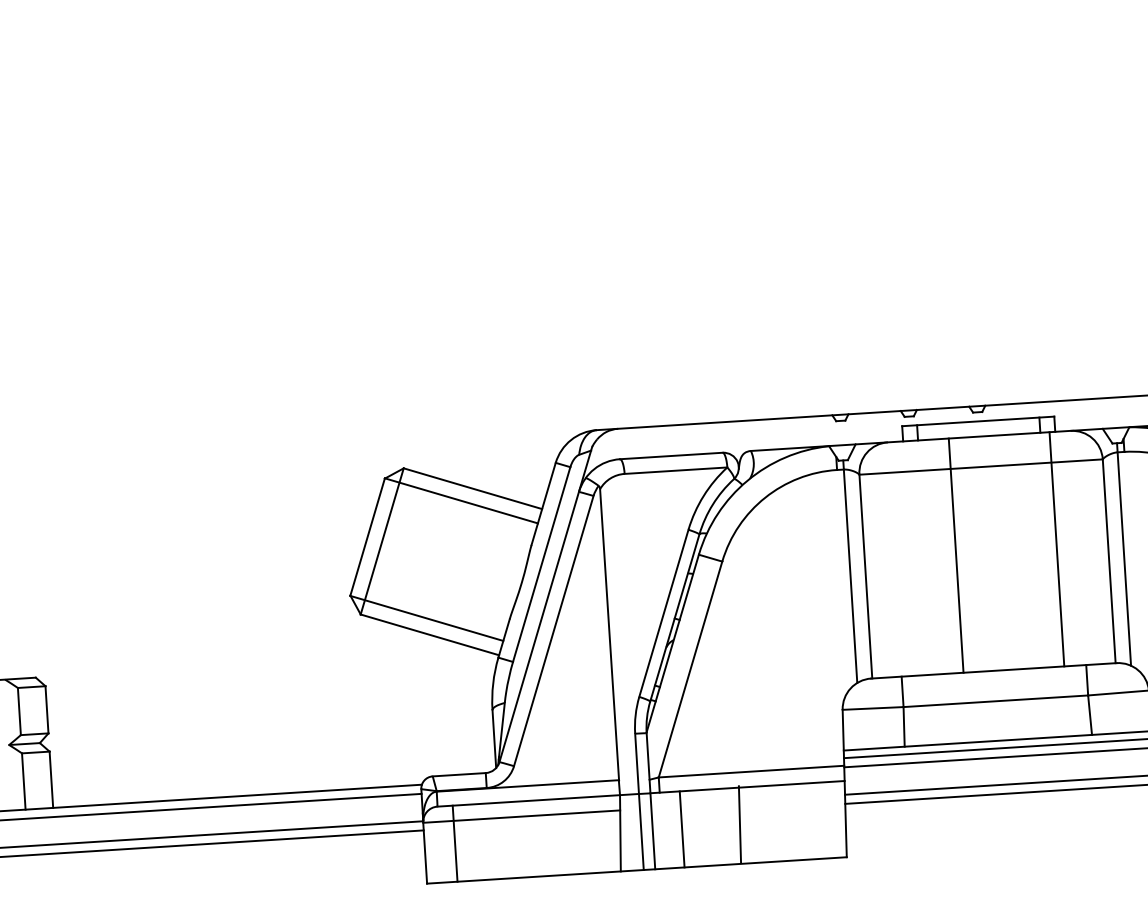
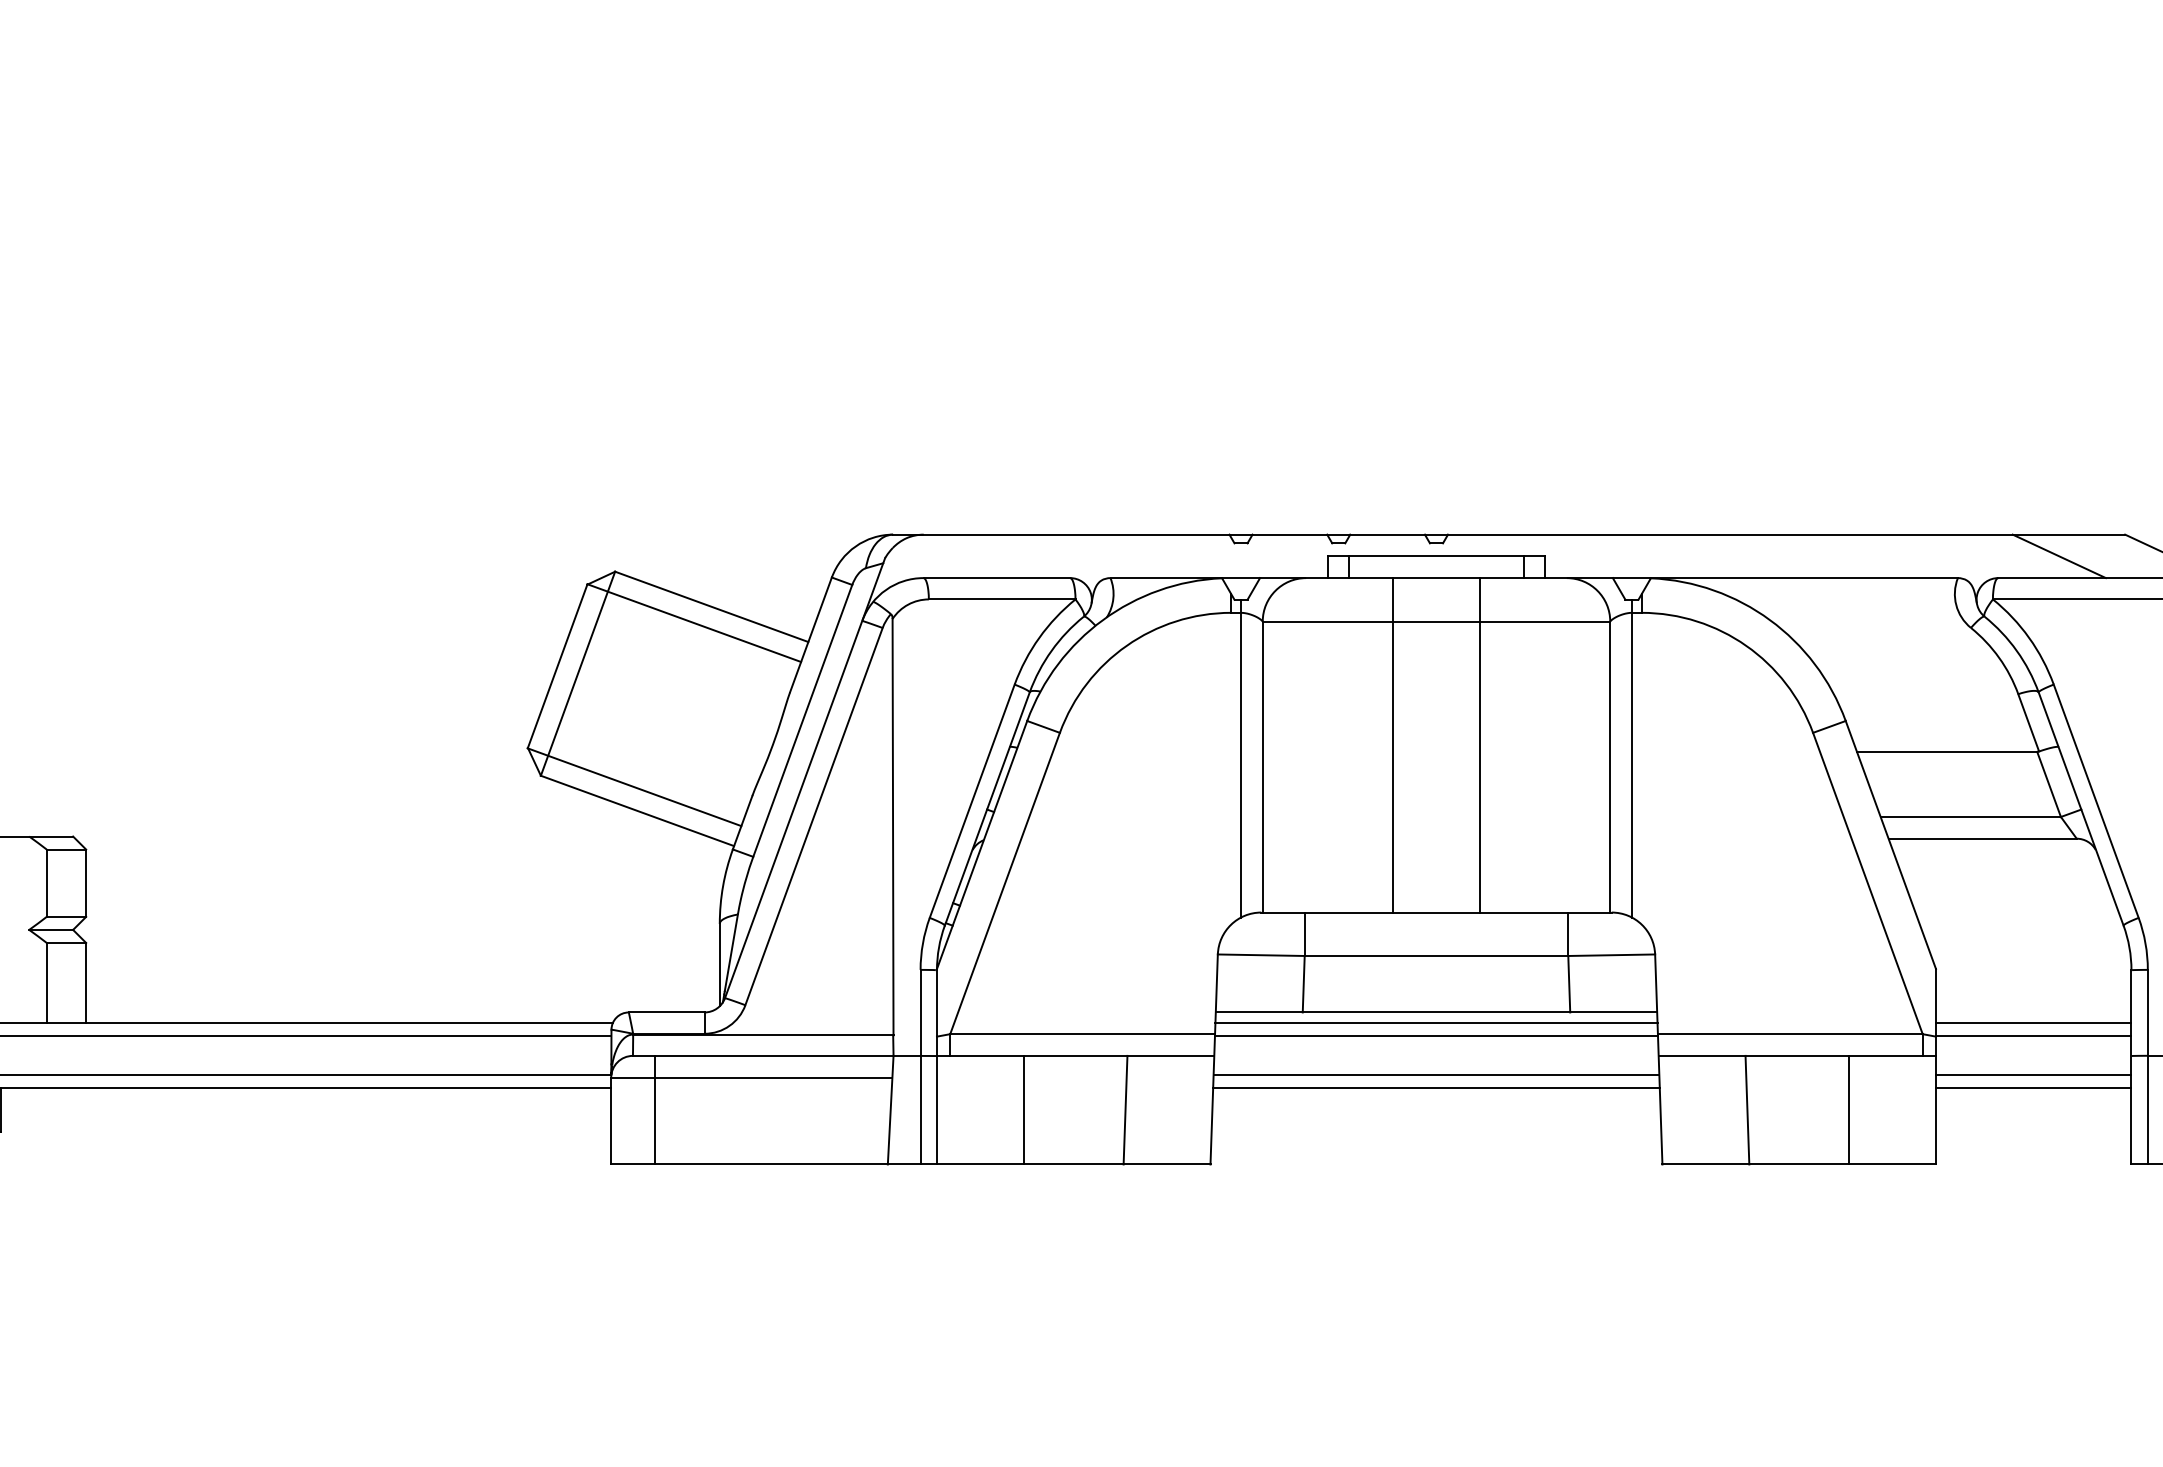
line: (1056, 549) -> (1479, 745), moved
line: (739, 823) -> (1125, 1109), moved
line: (681, 828) -> (1023, 1109), moved

